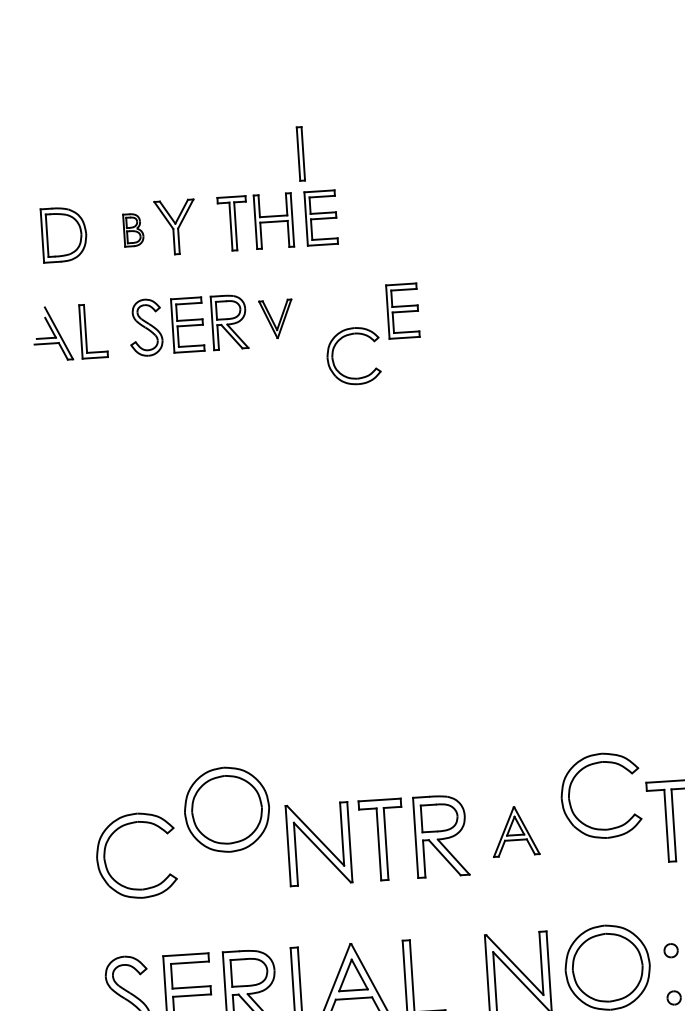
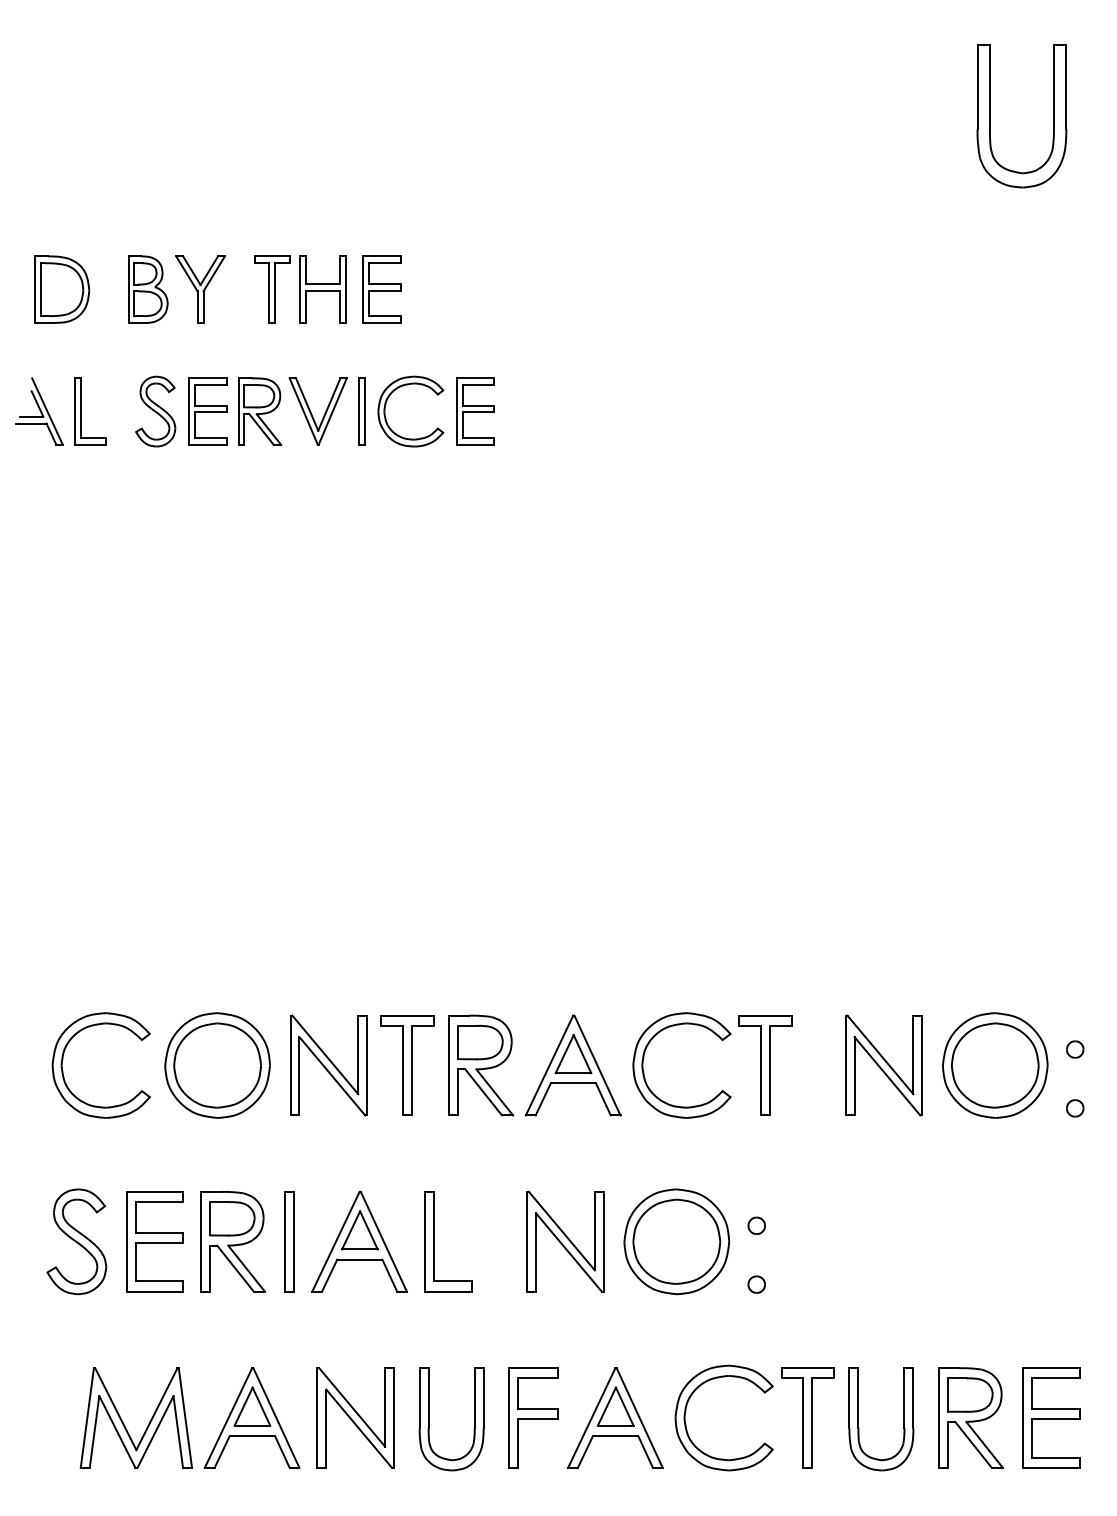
part: (300, 153) -> (361, 411), moved
part: (133, 230) -> (148, 289), size x1.67
part: (275, 319) -> (317, 411), size x1.43
part: (334, 362) -> (386, 417), moved
part: (571, 803) -> (644, 1072), moved
part: (226, 809) -> (217, 1065), moved
part: (514, 831) -> (572, 1065), size x1.67

